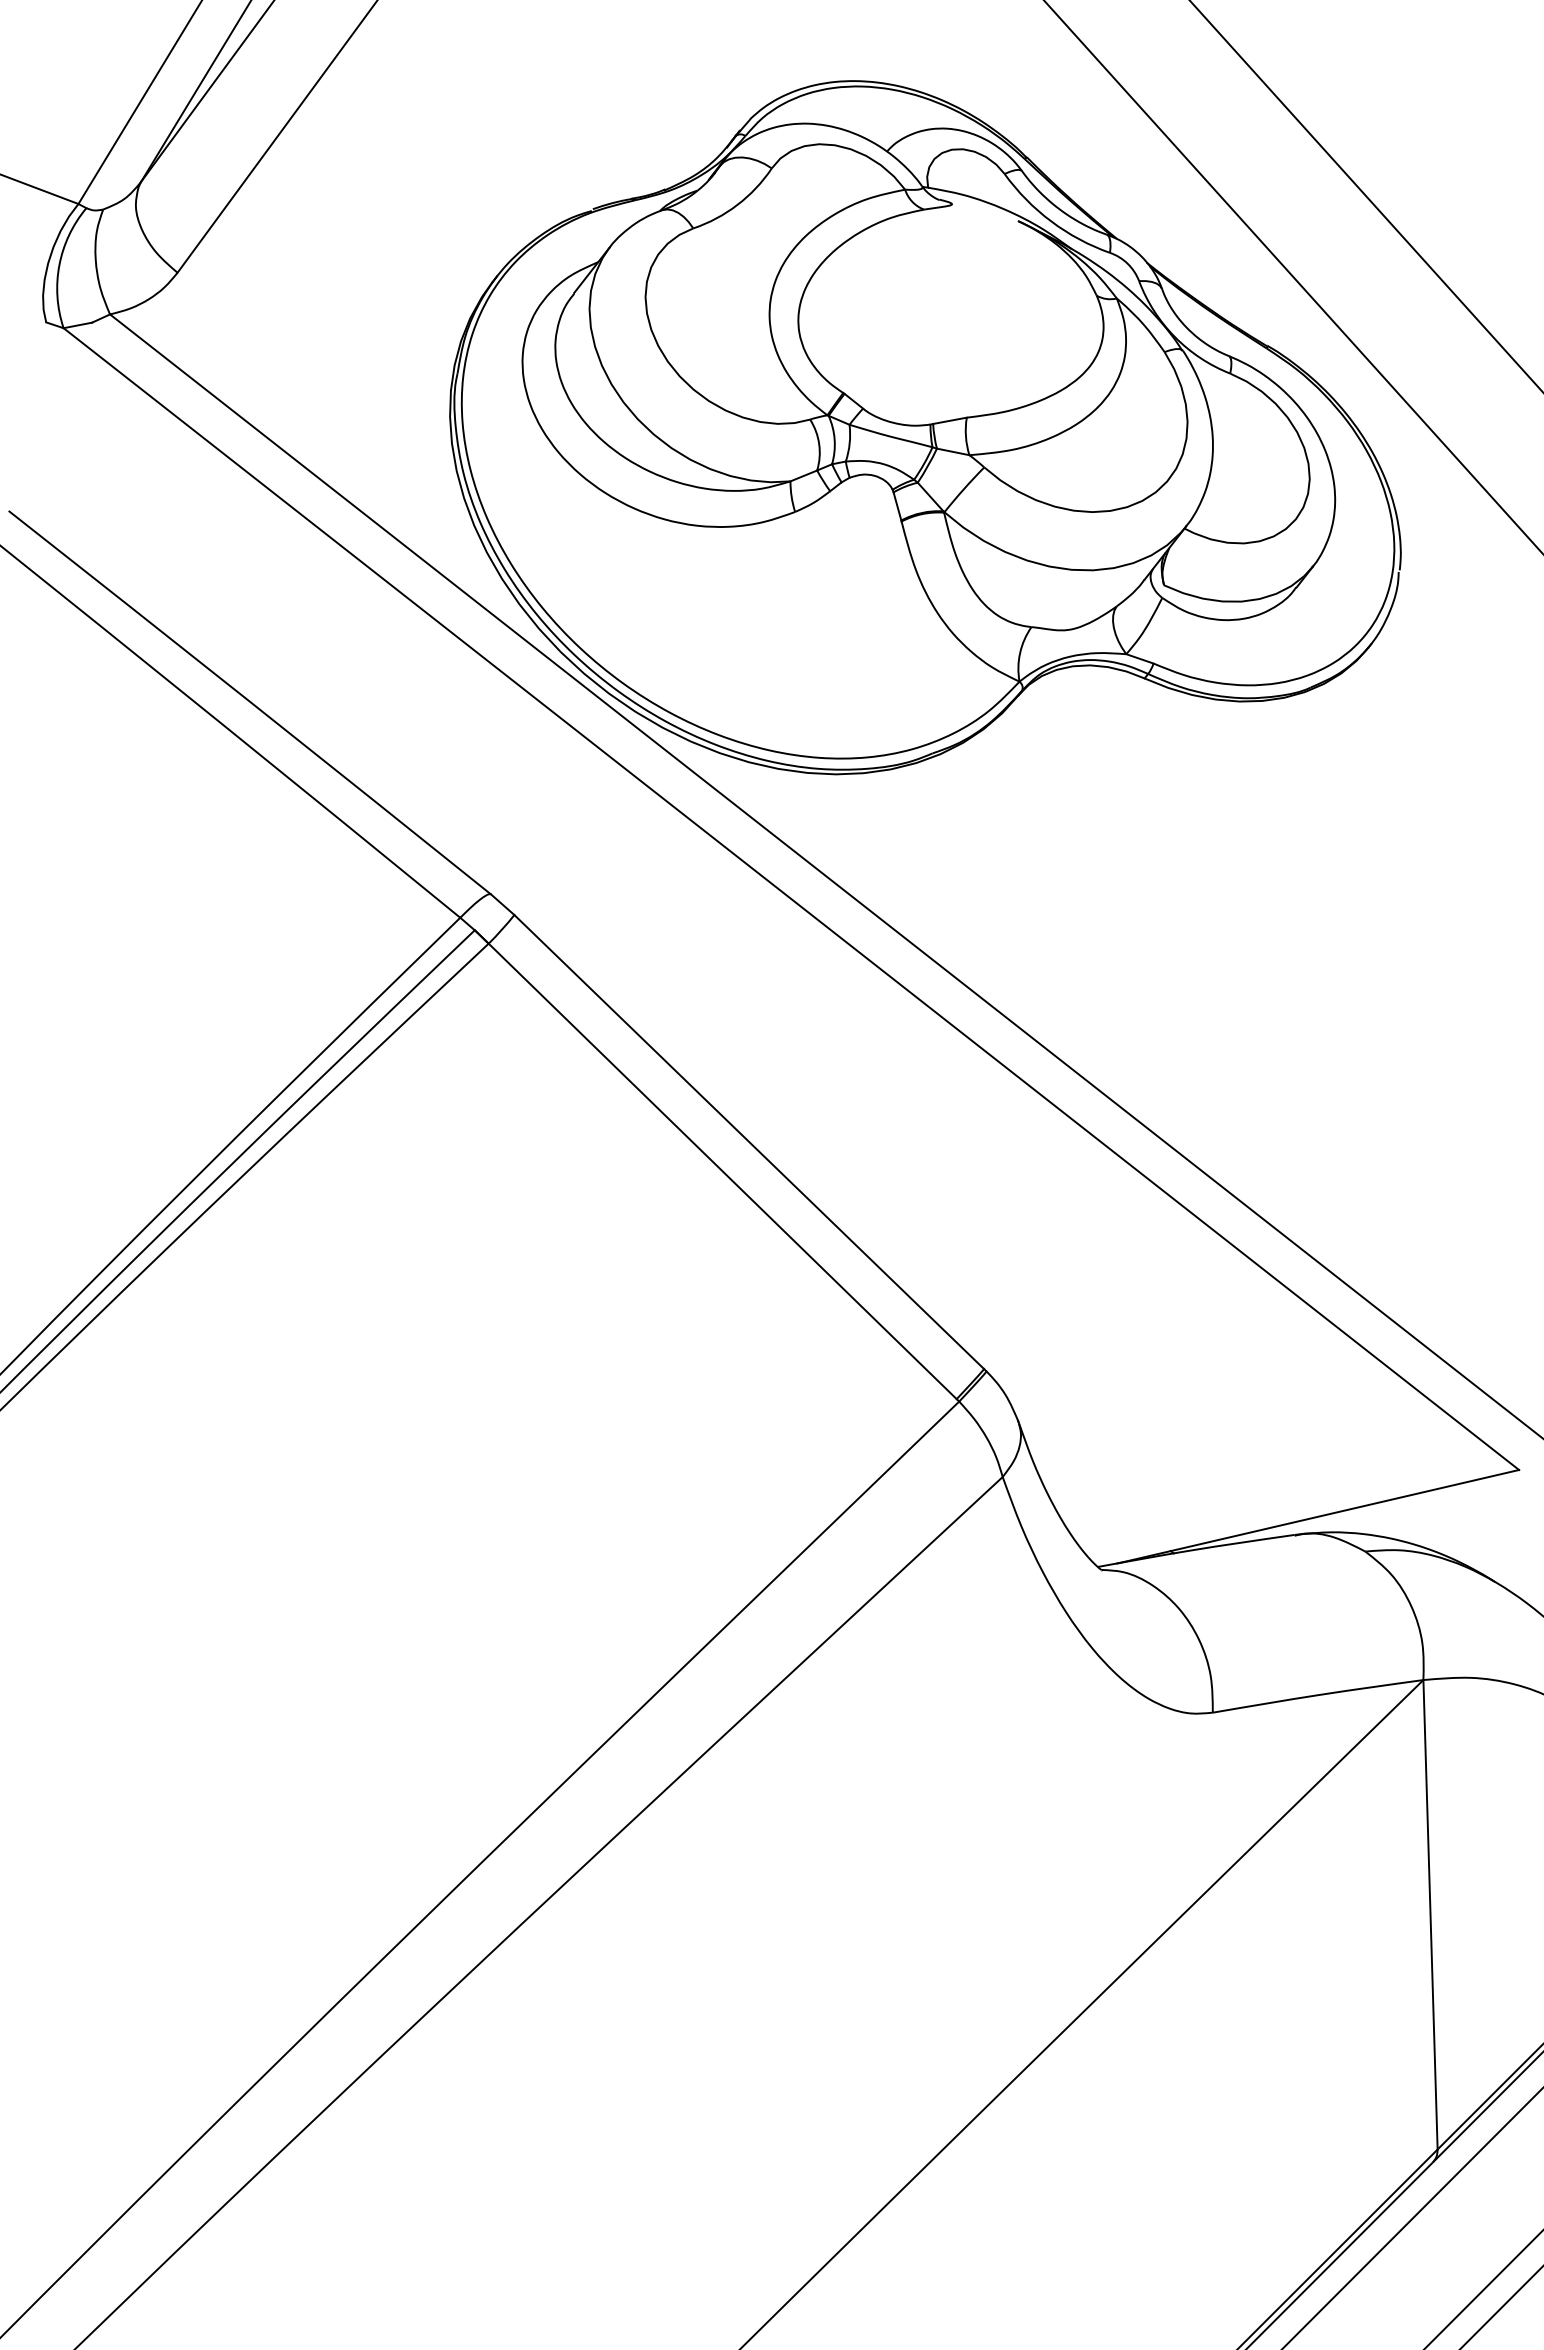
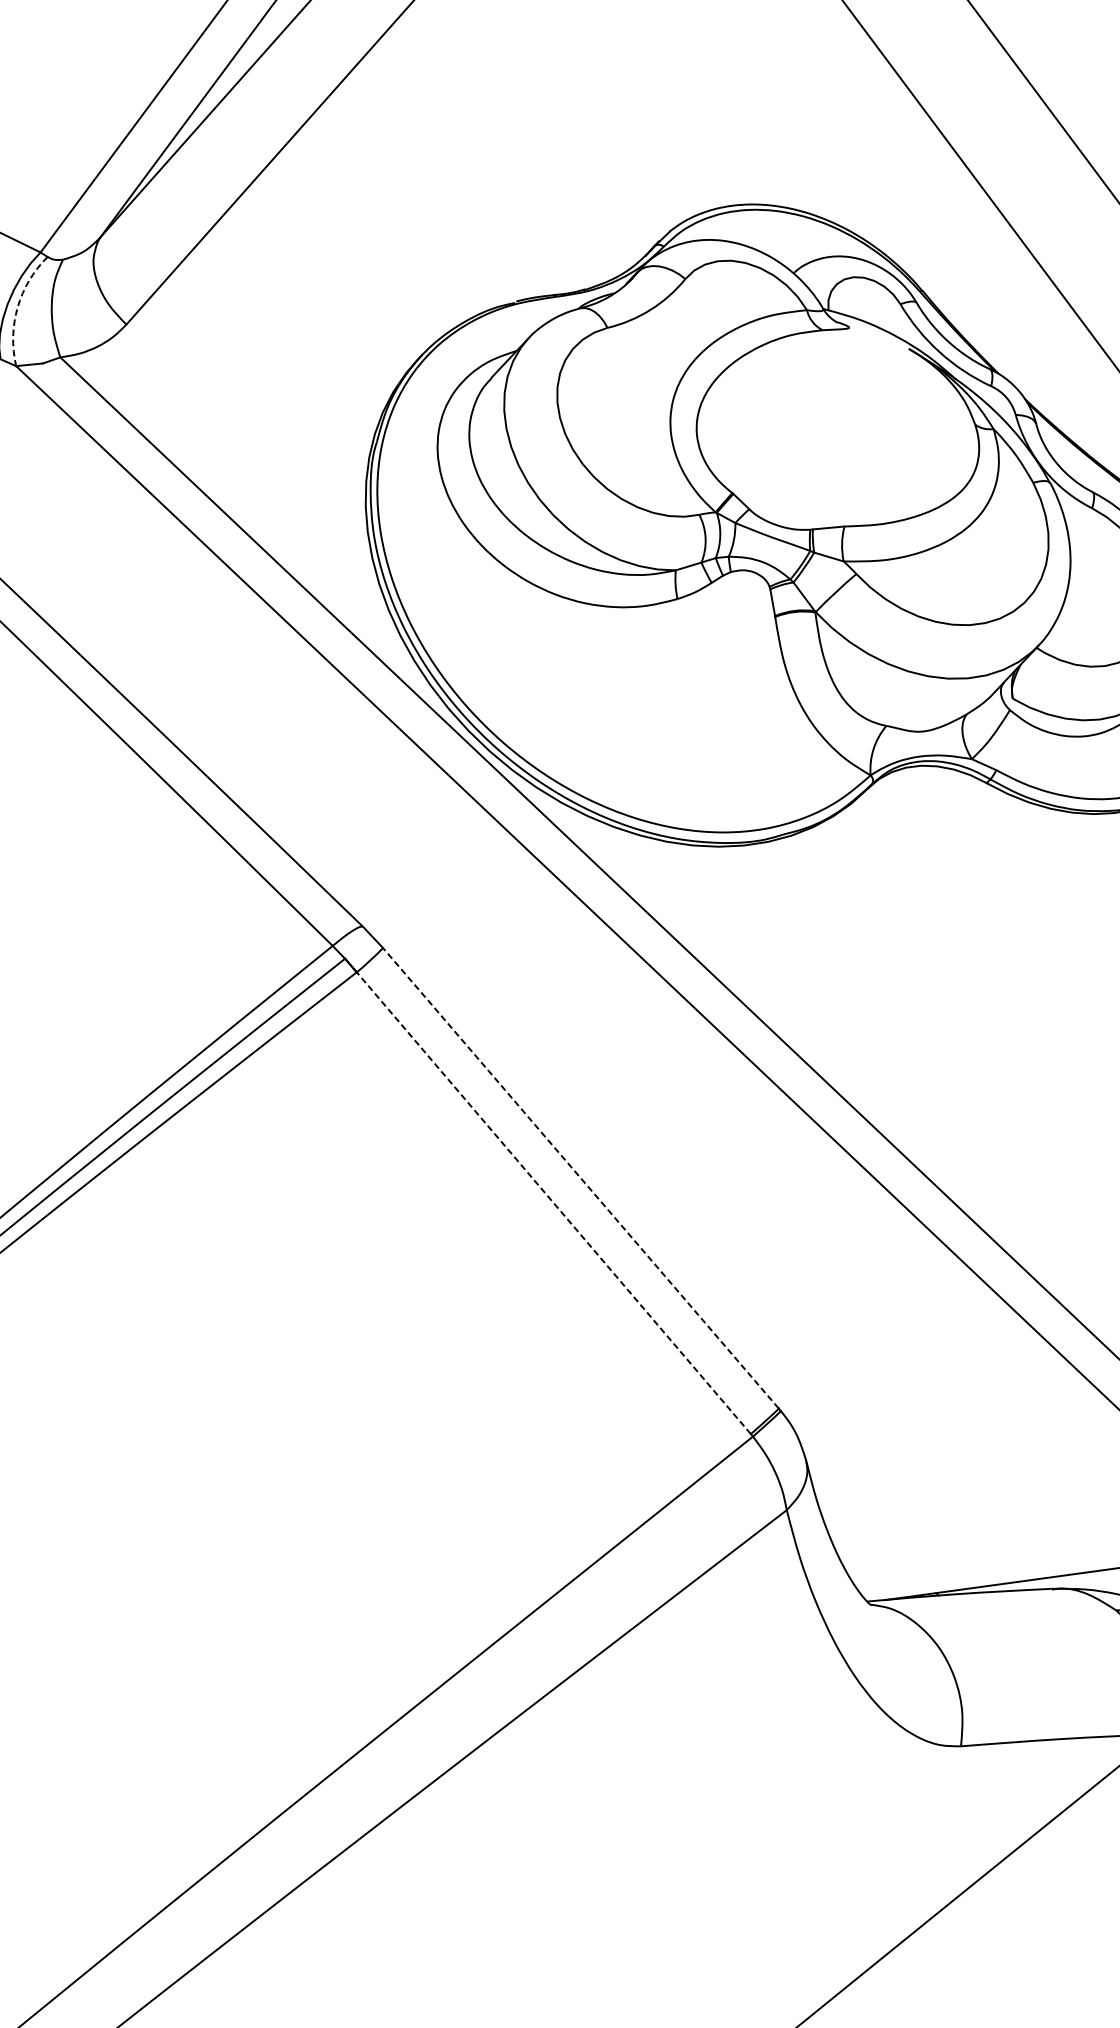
arc: (59, 265) -> (17, 307), solid -> dashed
line: (749, 1141) -> (581, 1177), solid -> dashed
line: (722, 1171) -> (553, 1203), solid -> dashed

